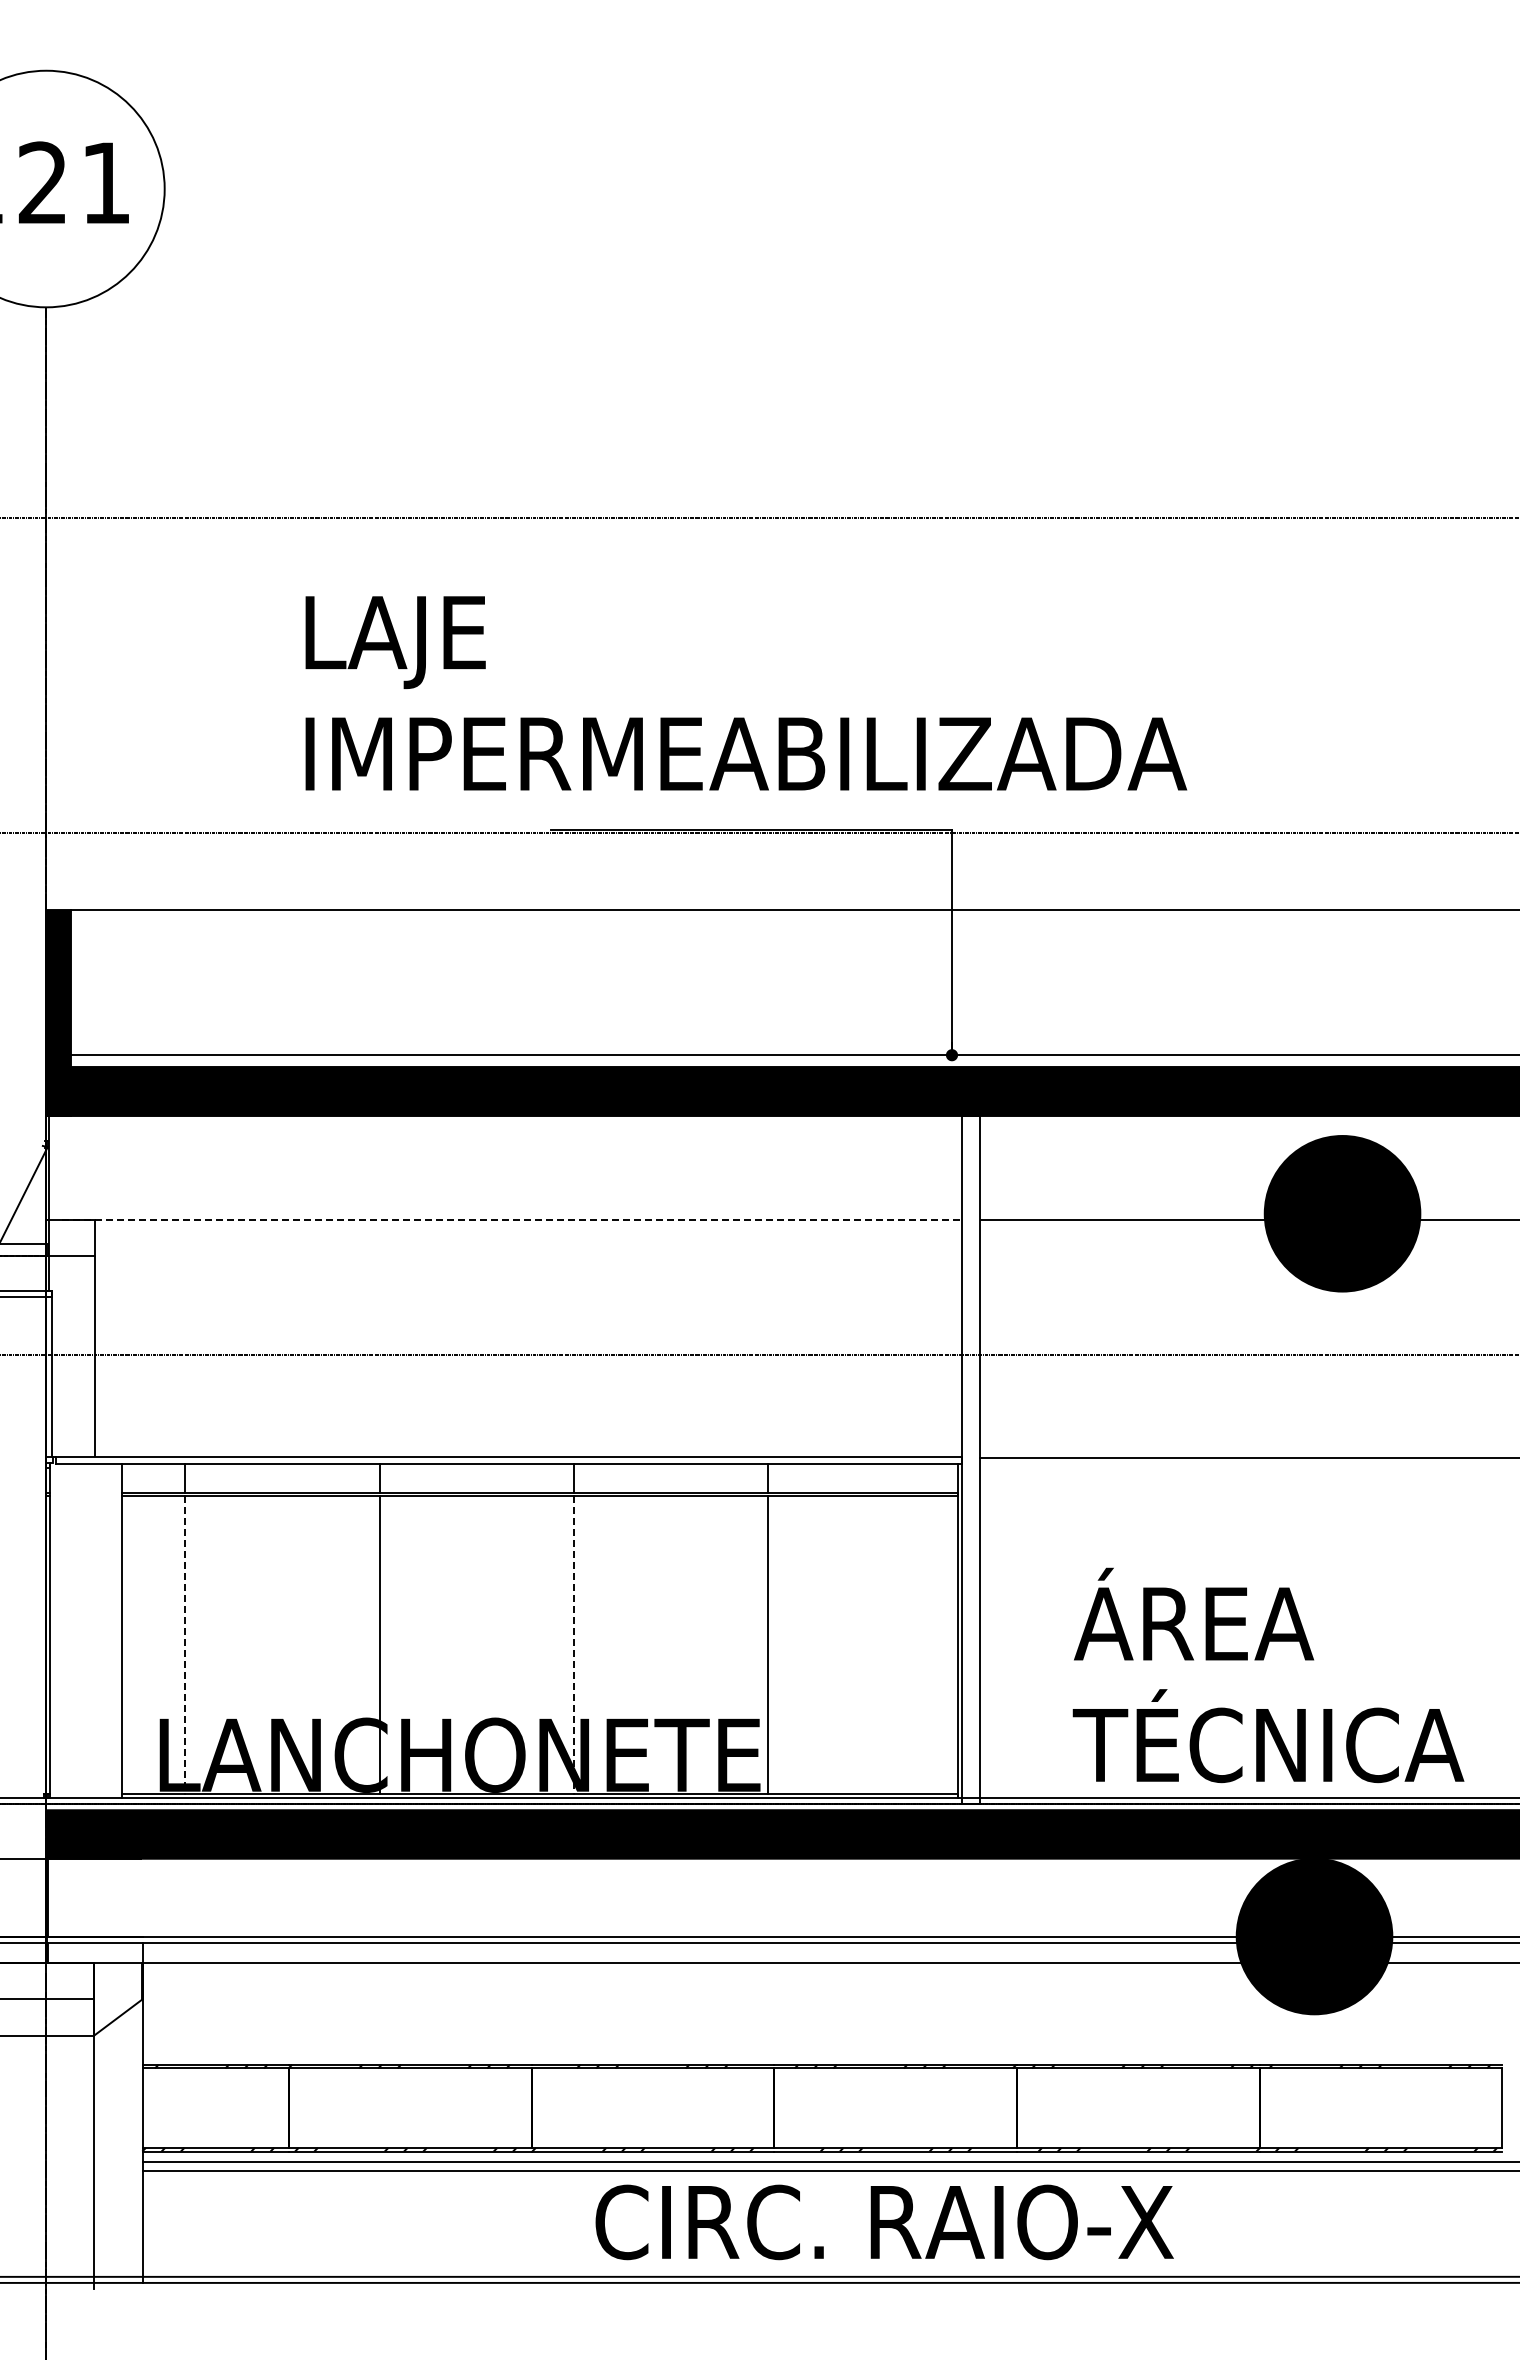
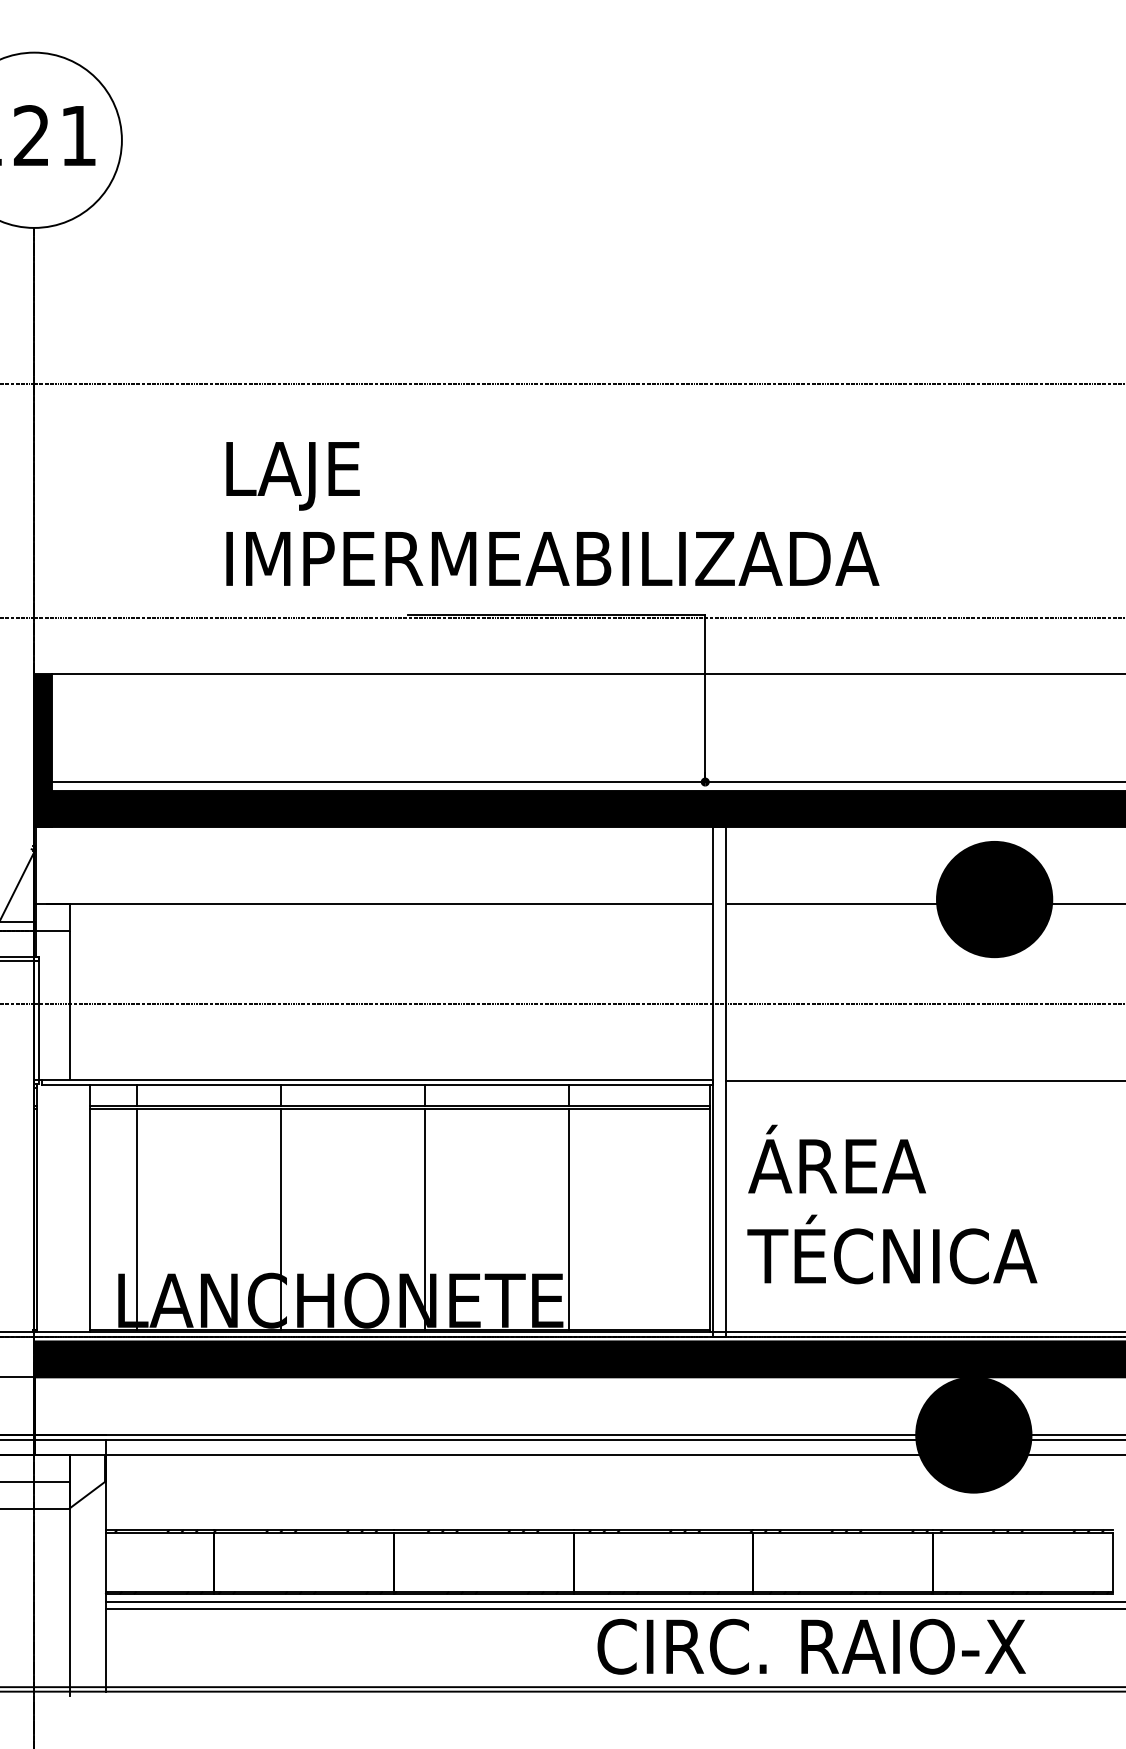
line: (512, 1219) -> (379, 903), dashed -> solid
line: (185, 1645) -> (137, 1219), dashed -> solid
line: (573, 1645) -> (424, 1219), dashed -> solid
text: (1268, 1675) -> (892, 1204), moved
text: (884, 2222) -> (811, 1646), moved

